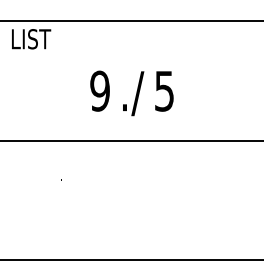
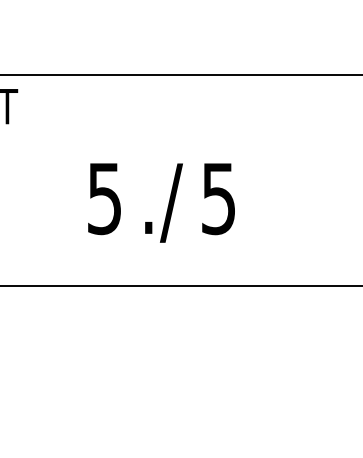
text: (99, 90) -> (103, 197), 9 -> 5

